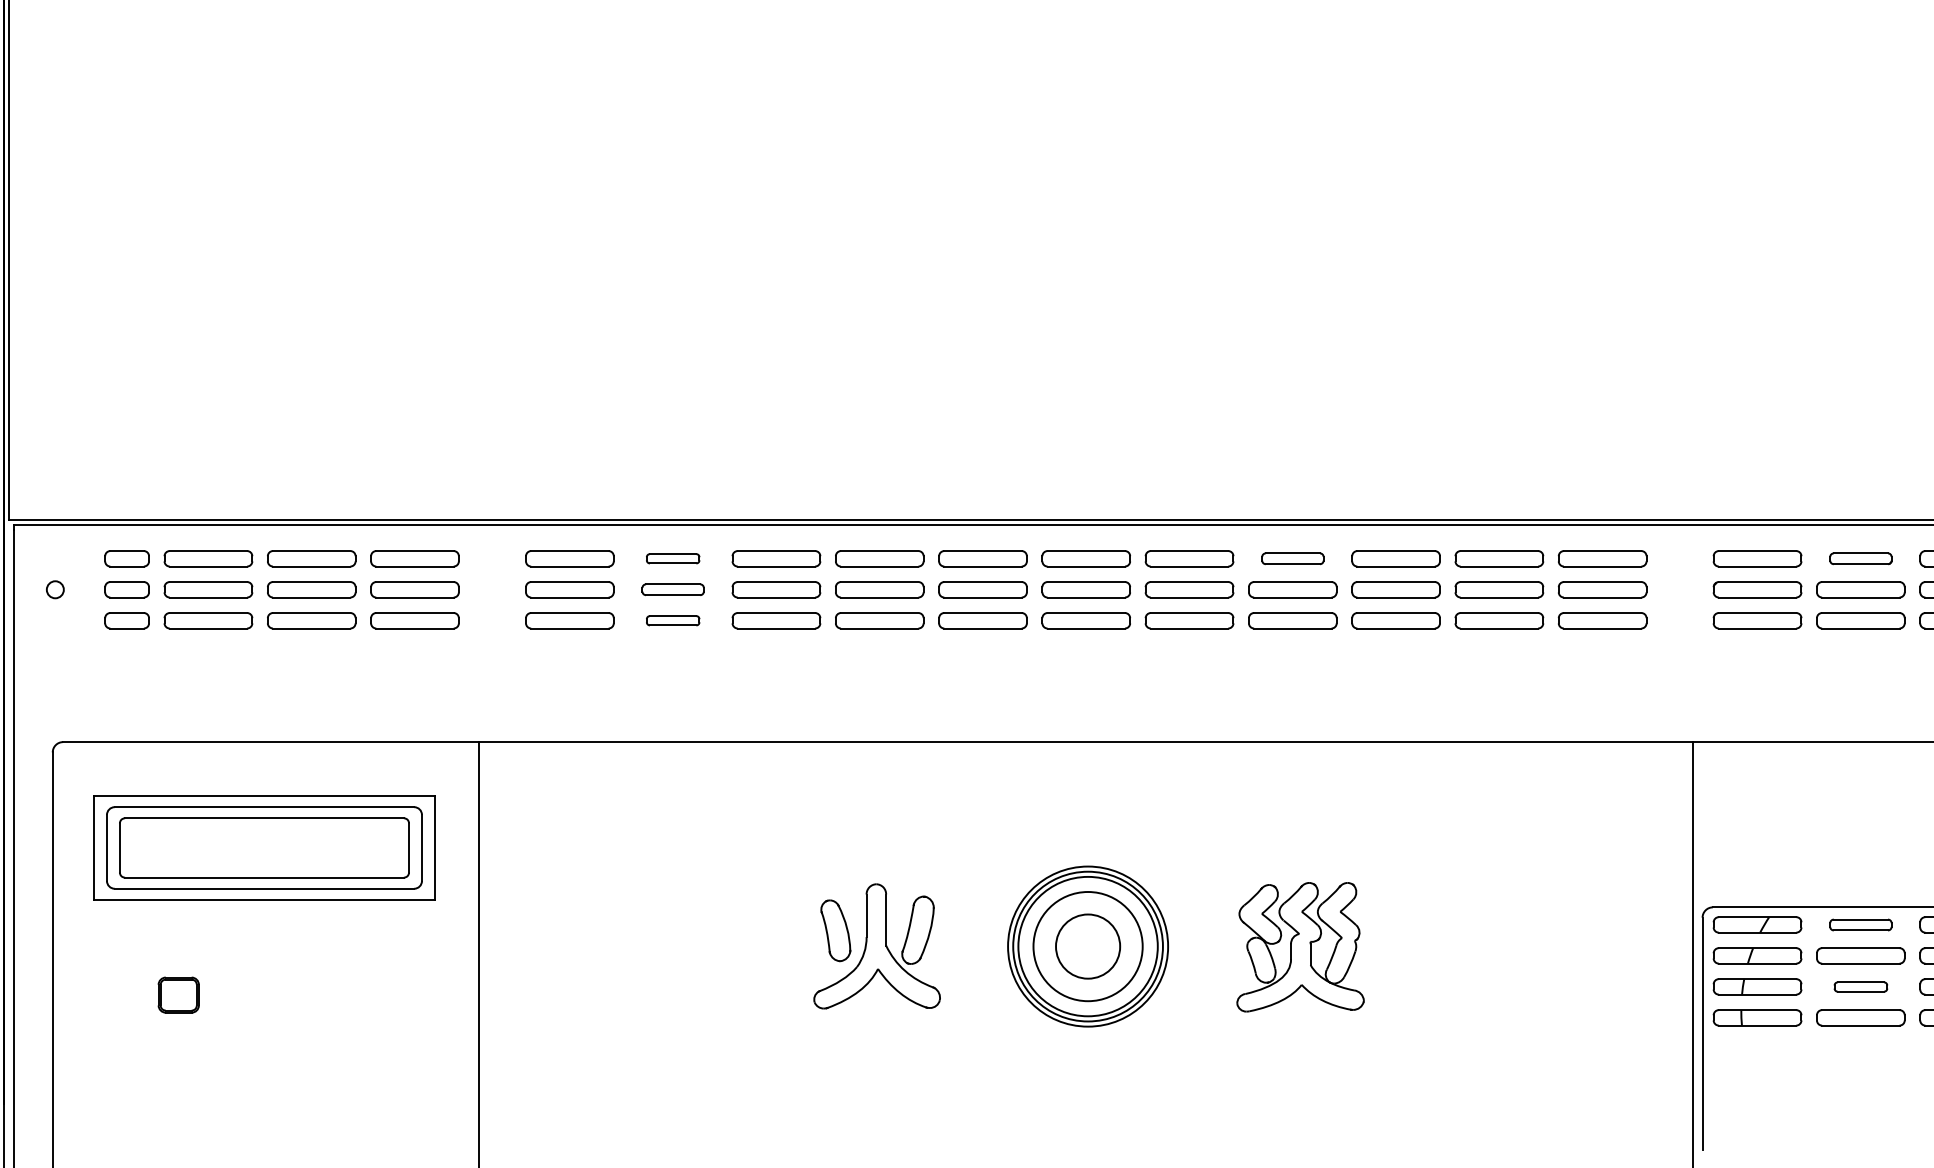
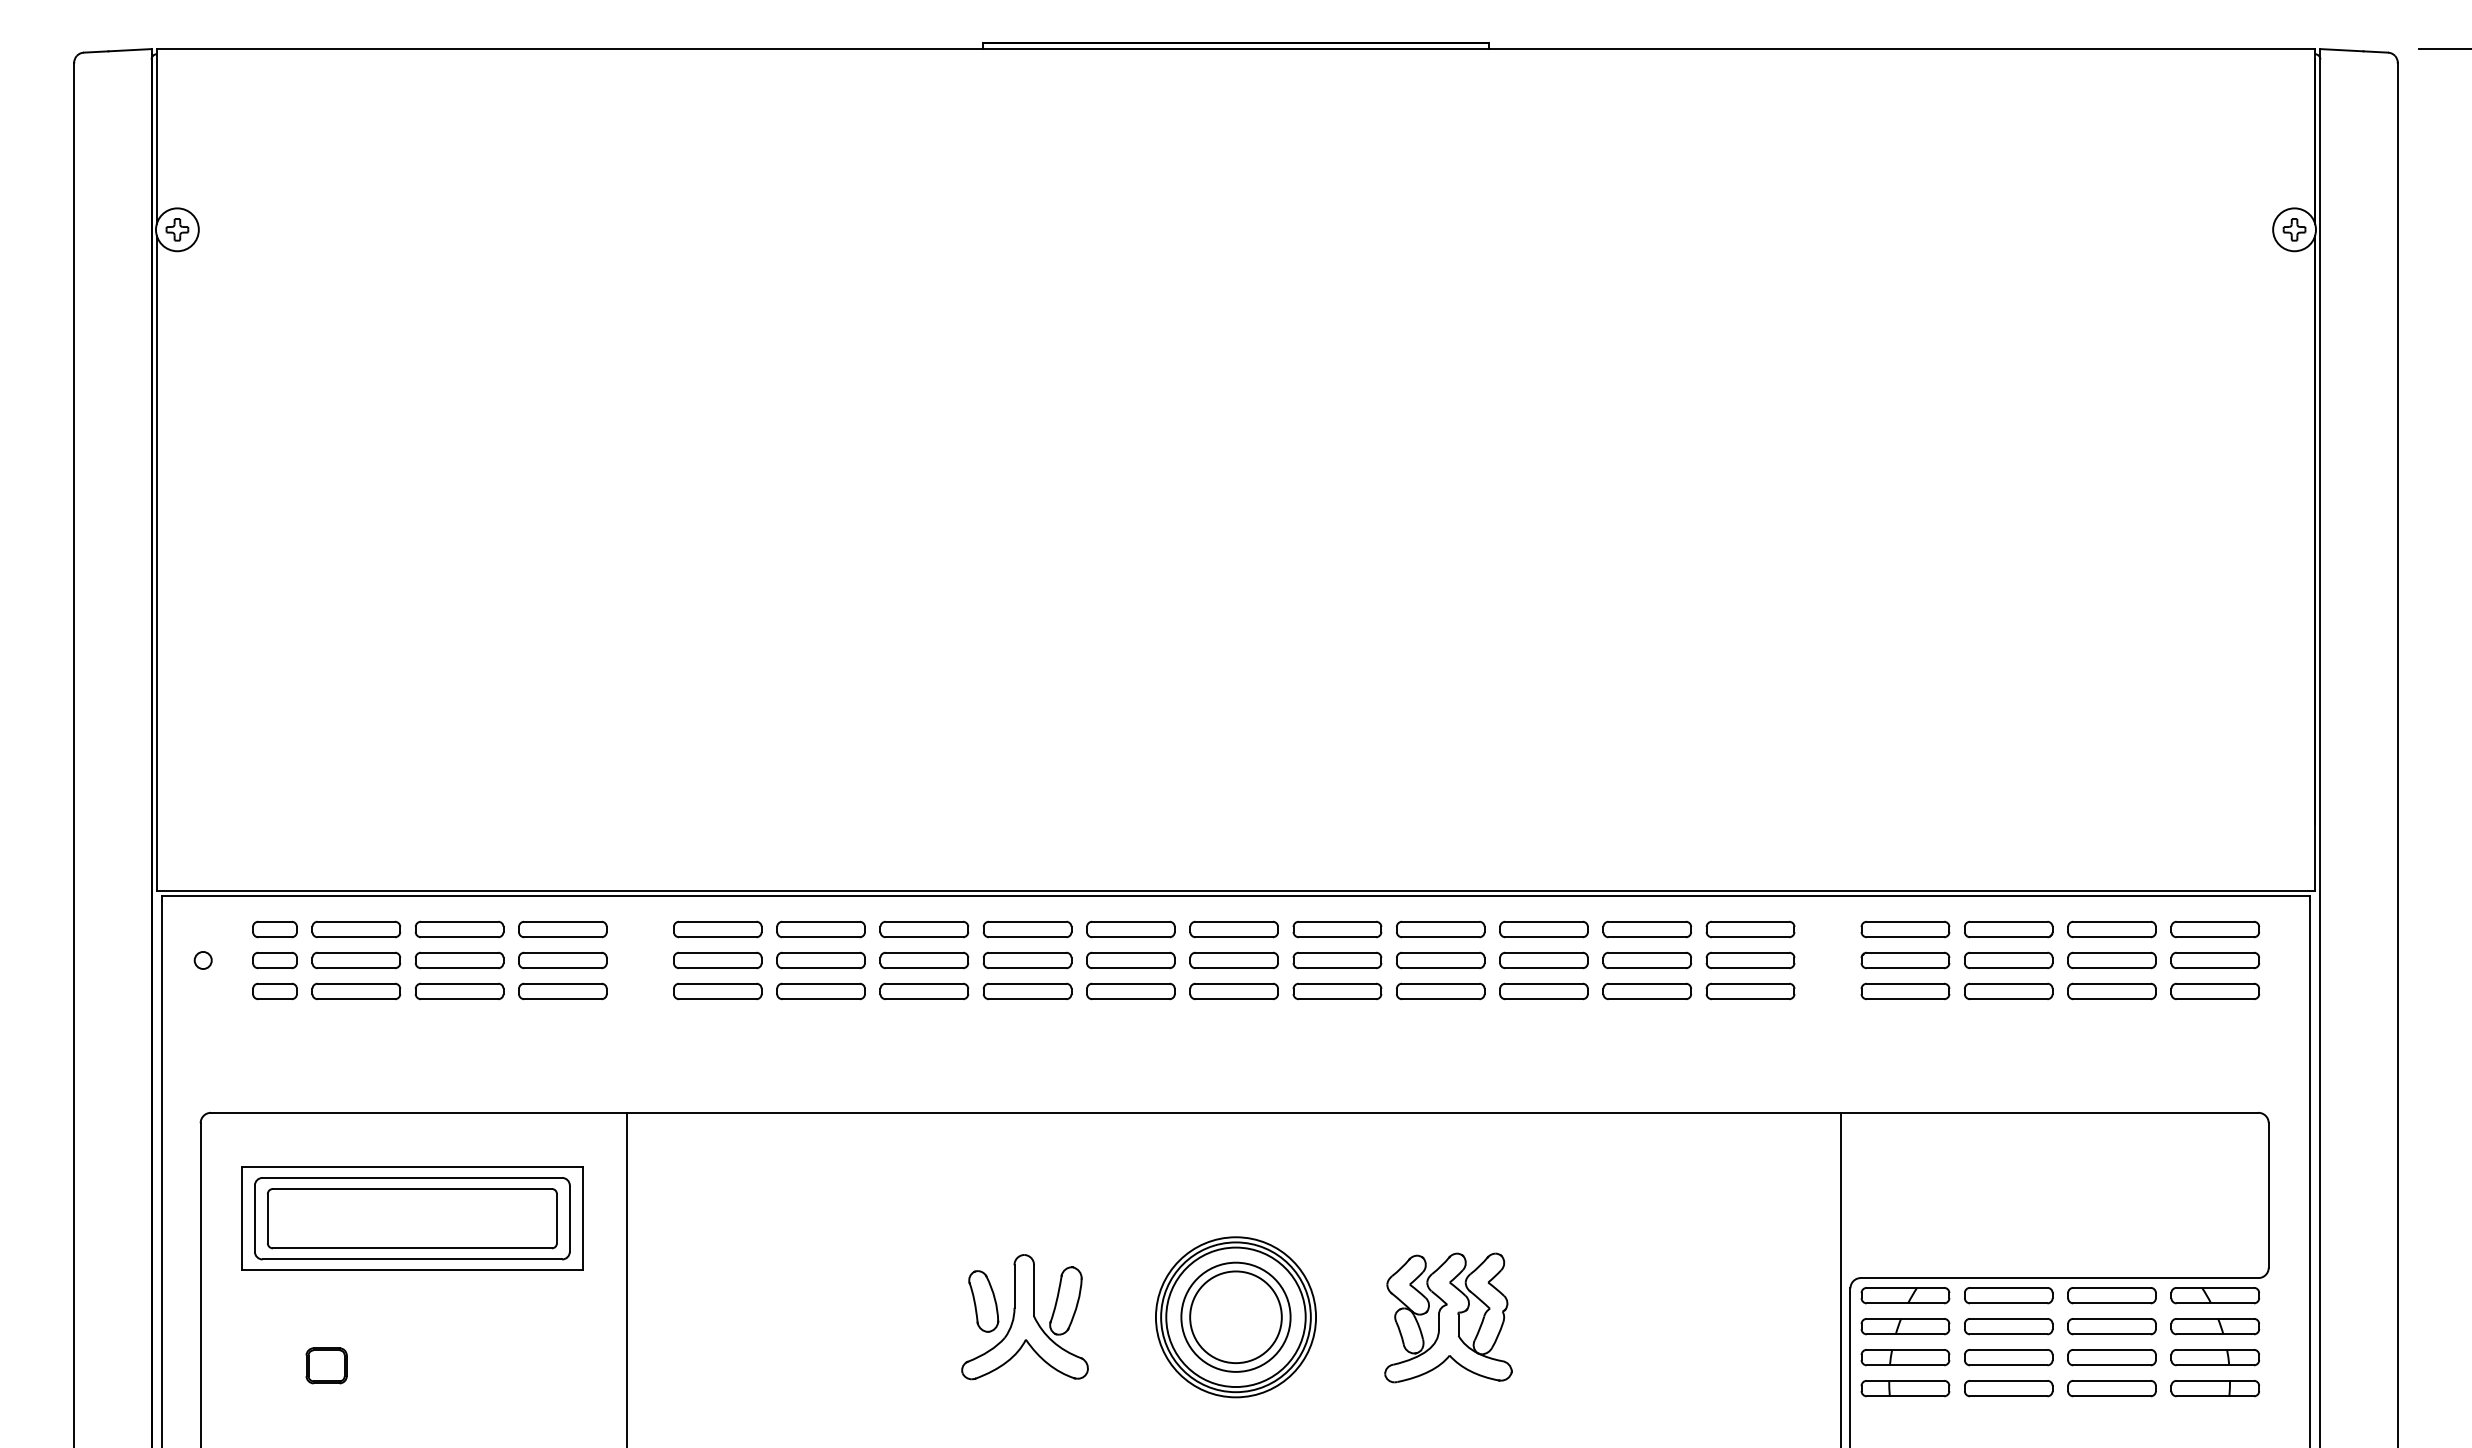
part: (672, 558) -> (820, 929), size x1.67
part: (1292, 558) -> (1440, 929), size x1.43
part: (1860, 558) -> (2008, 929), size x1.43
part: (672, 589) -> (820, 960), size x1.43
part: (672, 620) -> (820, 991), size x1.67
part: (1860, 924) -> (2008, 1295), size x1.43
circle: (1087, 946) -> (1235, 1317), size x1.43
part: (1860, 986) -> (2008, 1357), size x1.67

